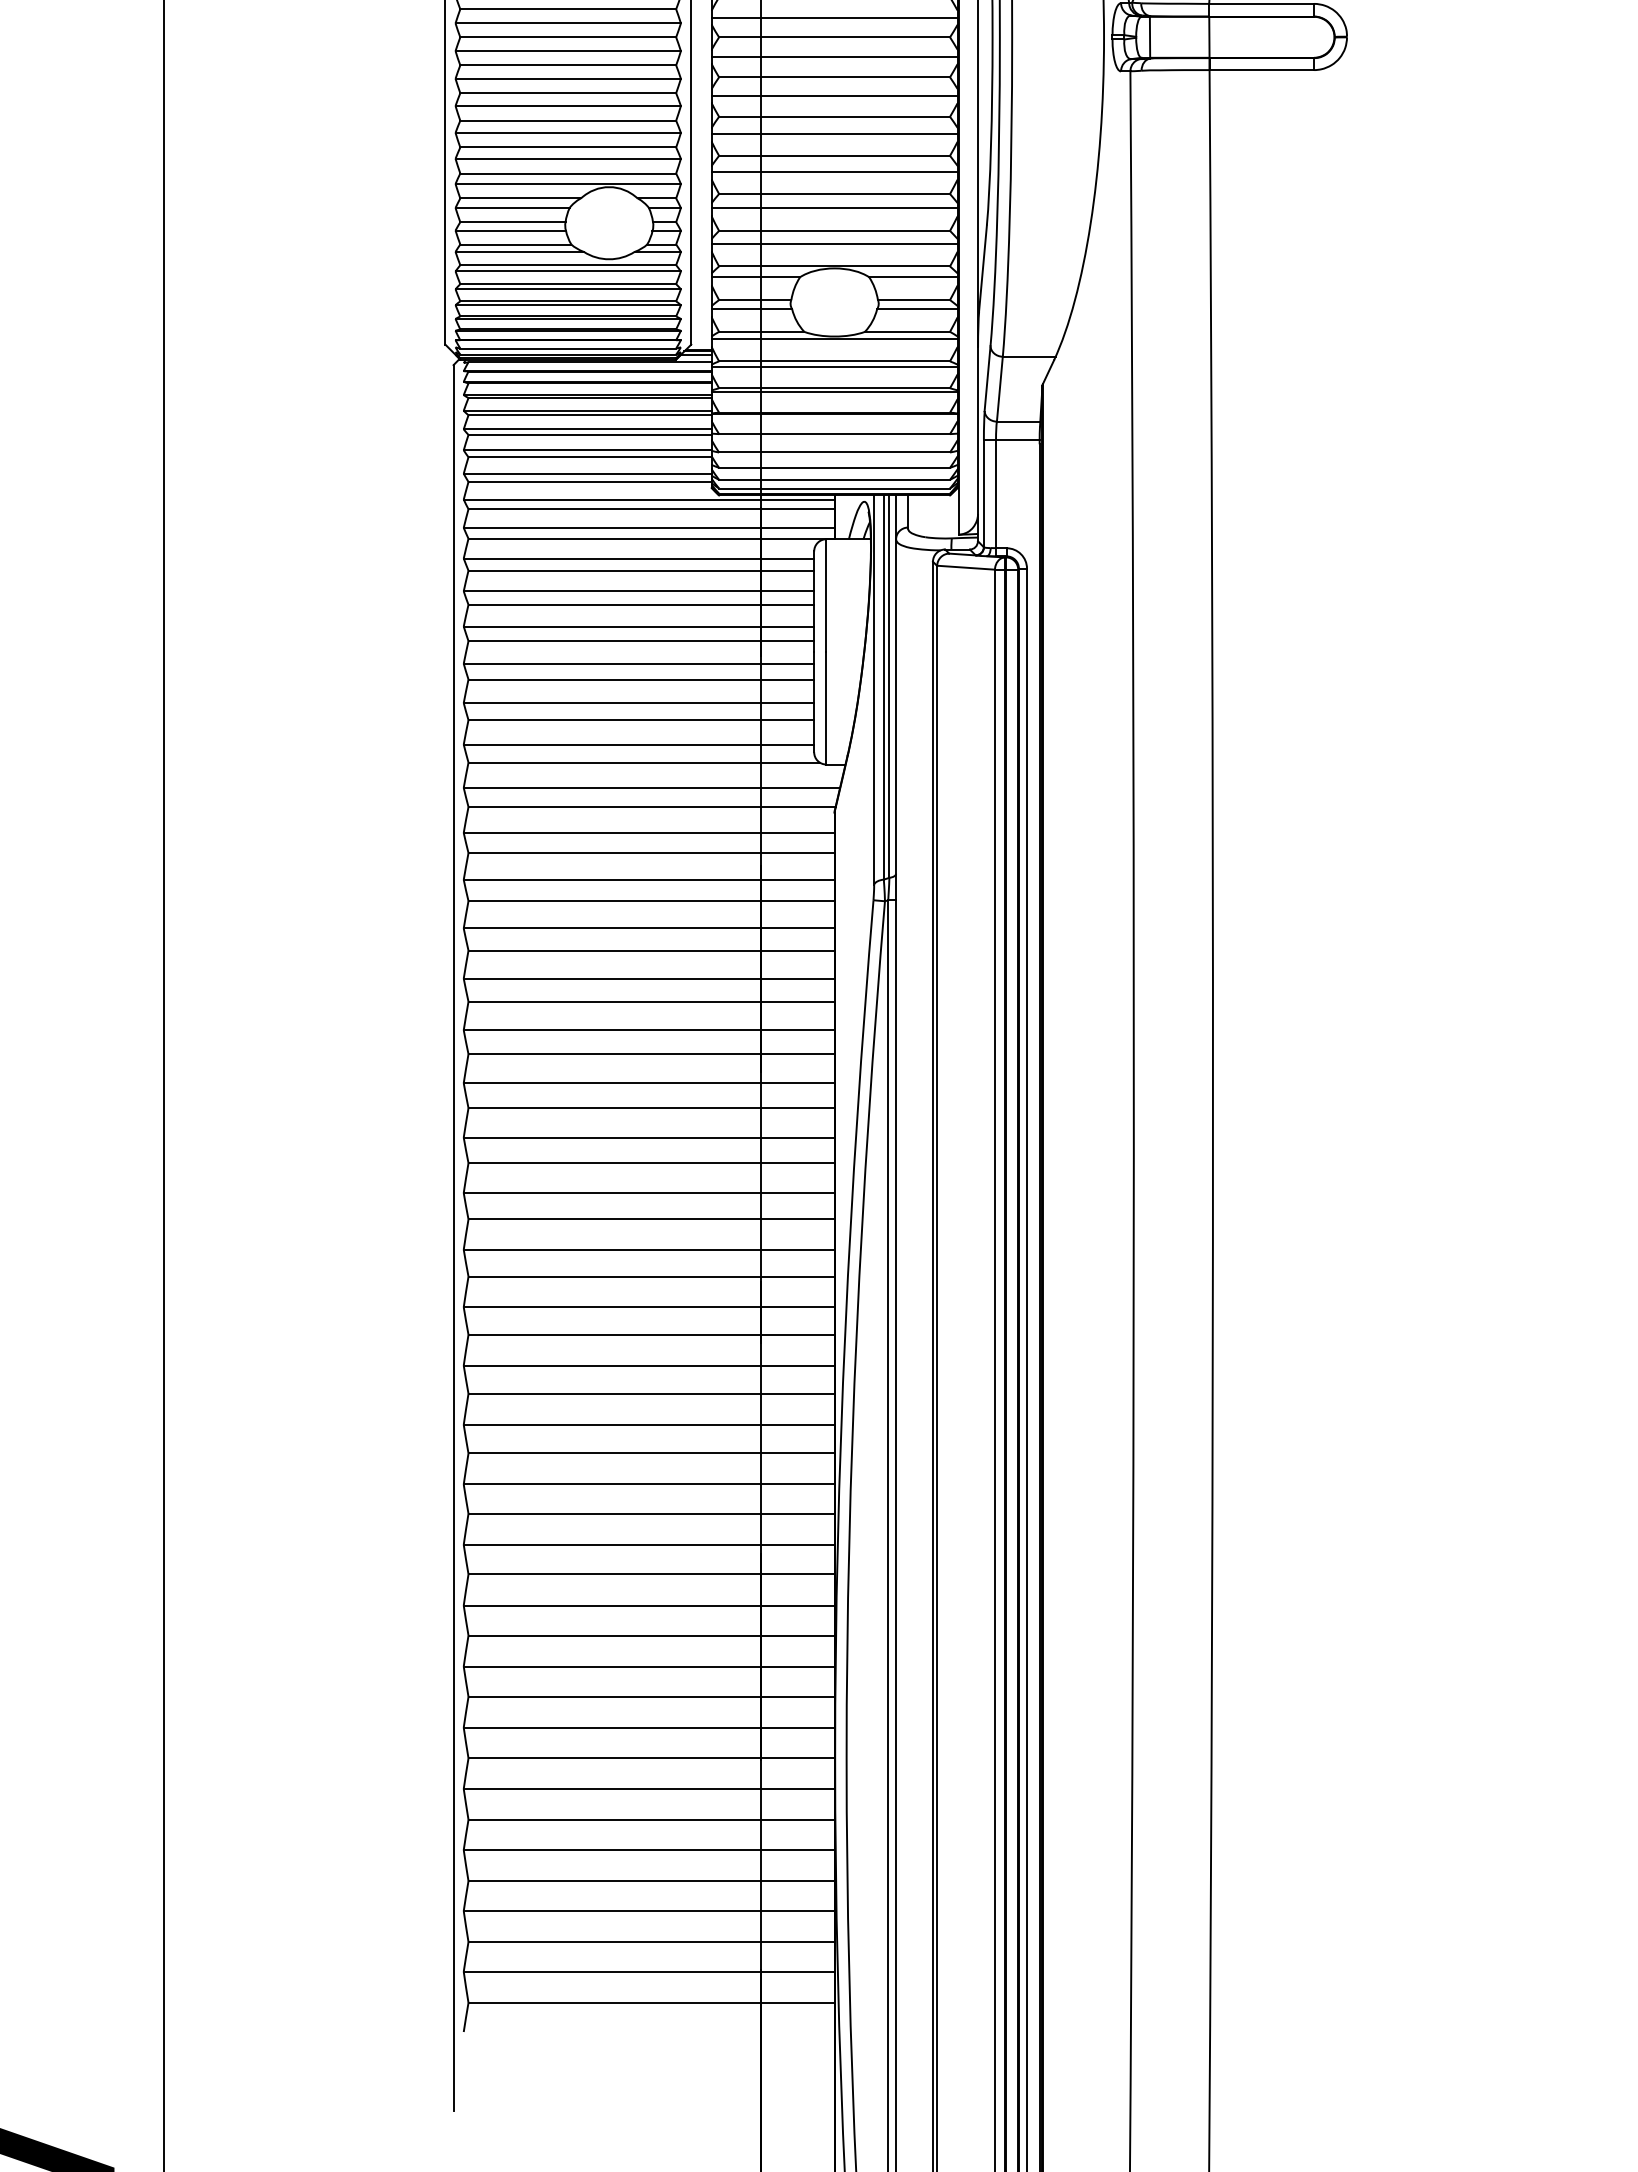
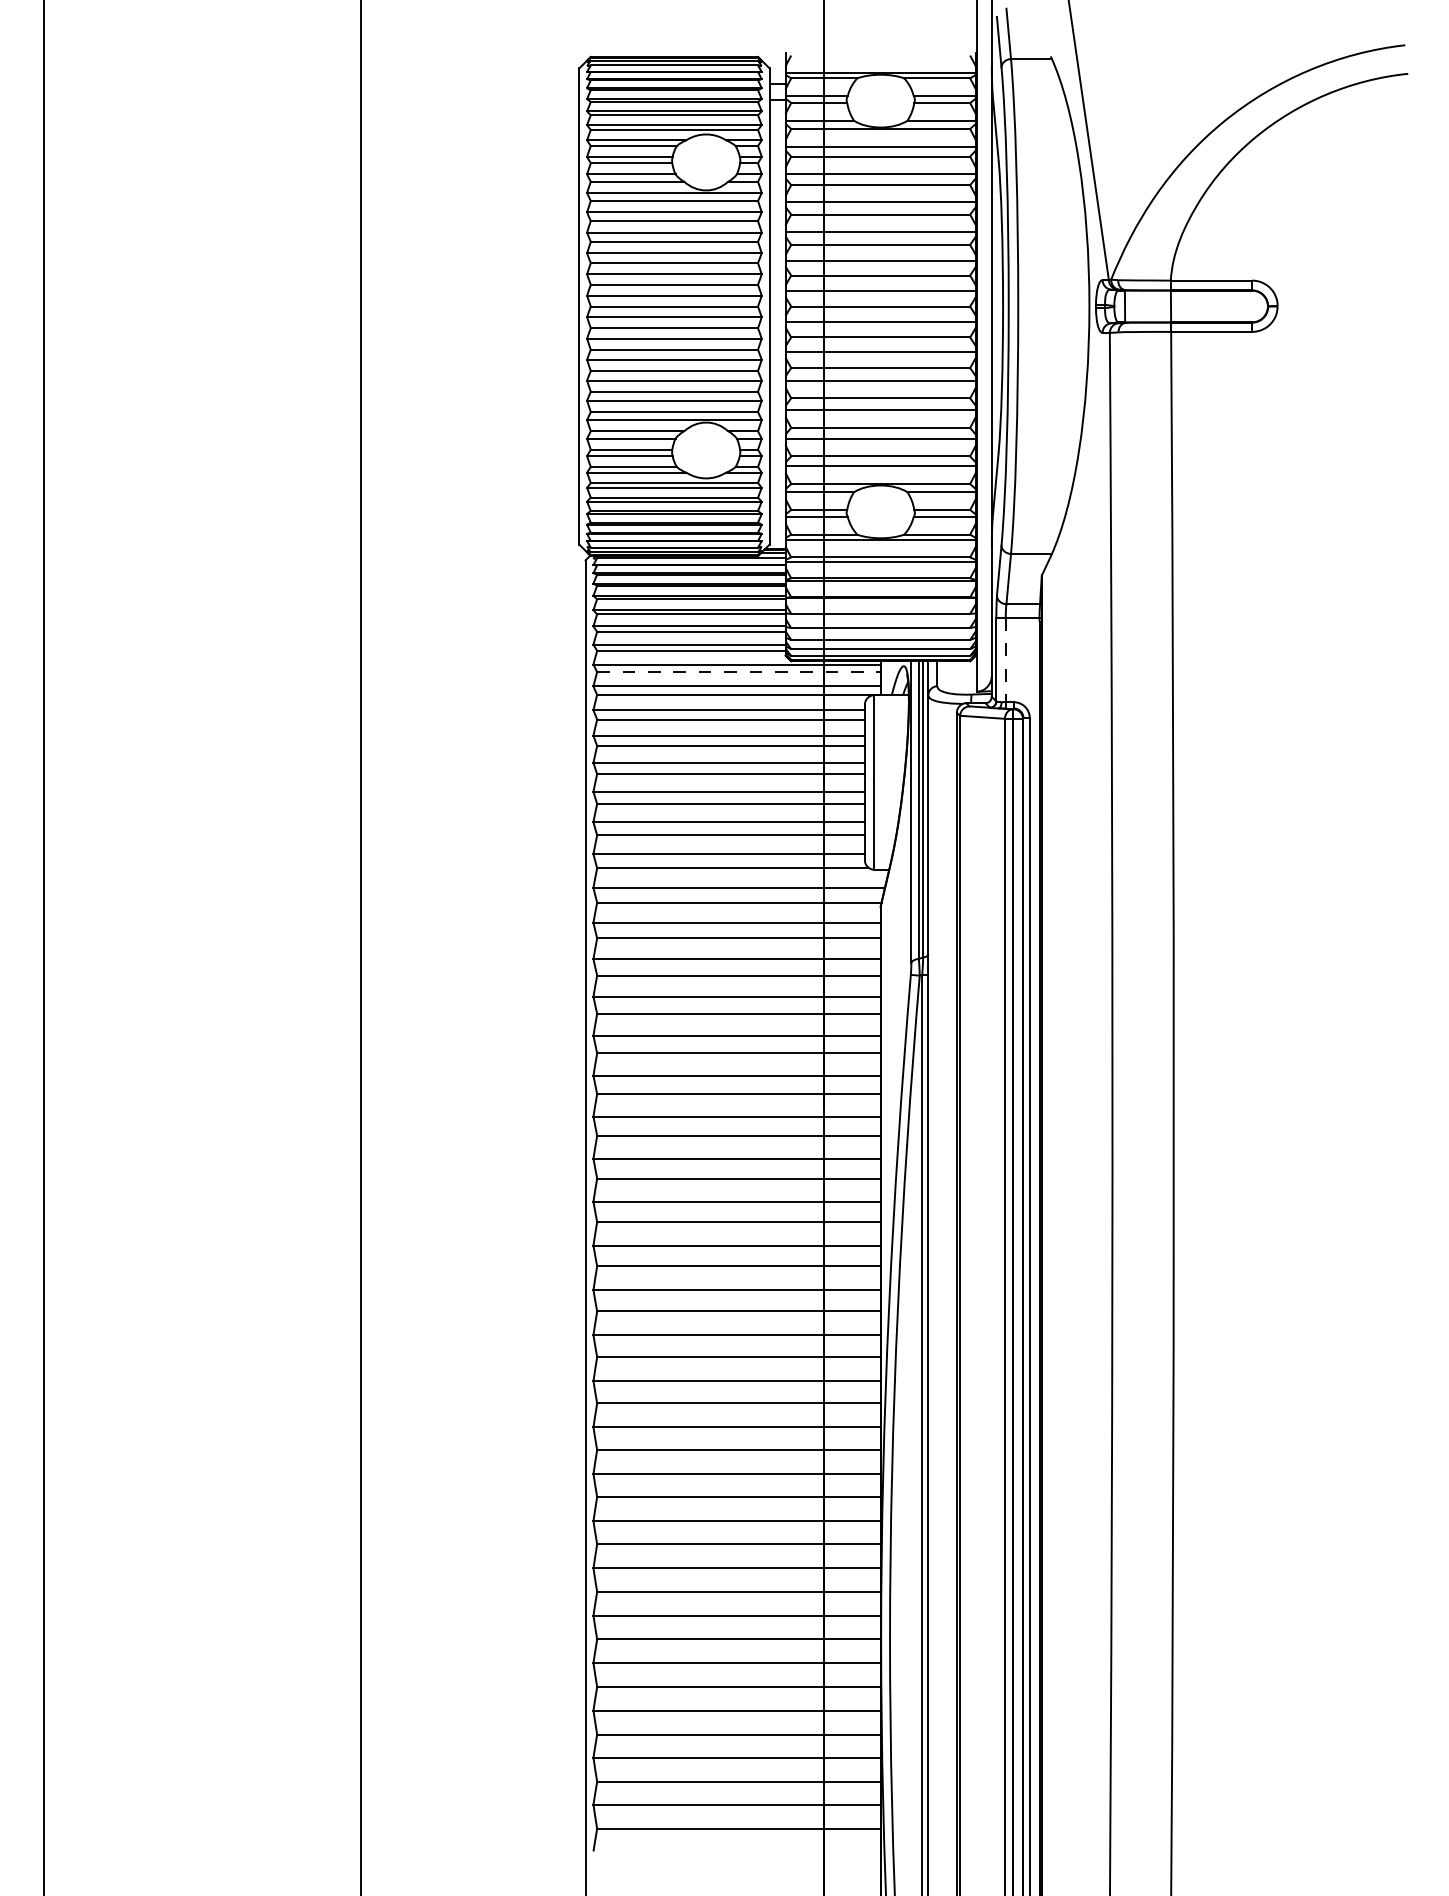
line: (995, 494) -> (1005, 660), solid -> dashed
line: (650, 509) -> (738, 672), solid -> dashed

